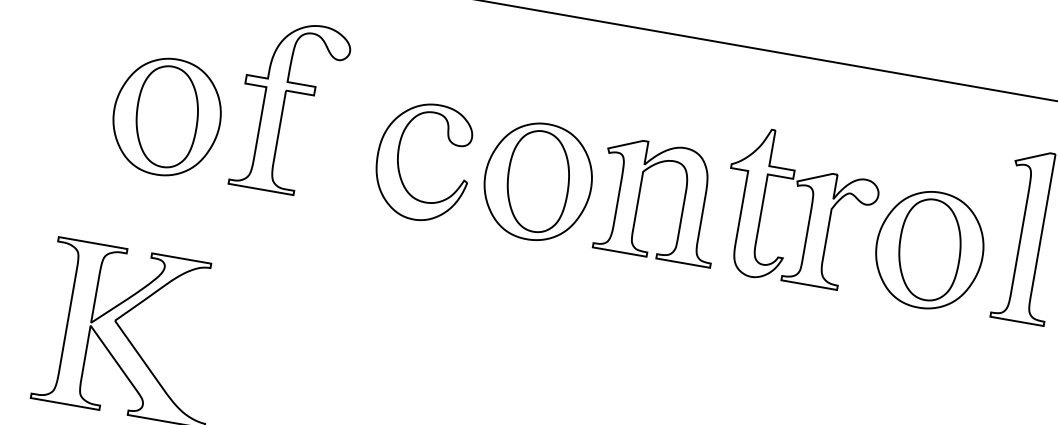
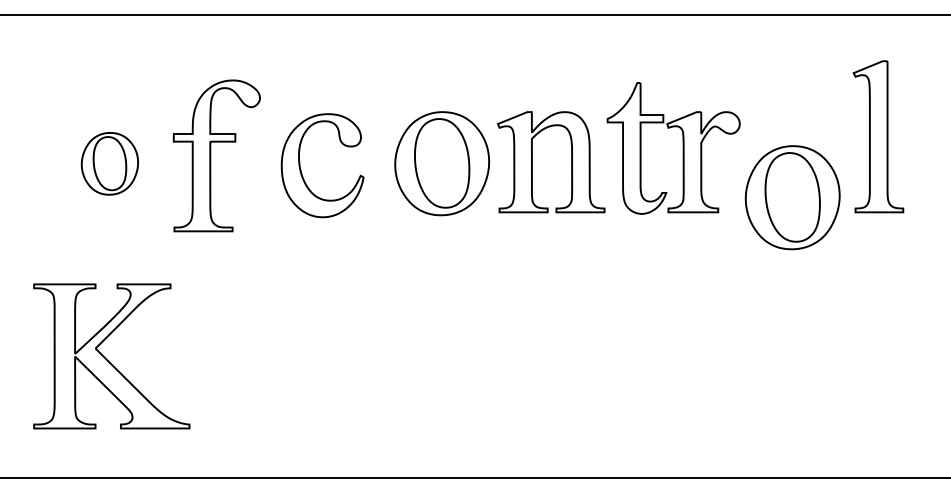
part: (290, 107) -> (216, 155), moved
part: (166, 116) -> (109, 163), size x0.6
part: (399, 161) -> (301, 169), moved
part: (929, 249) -> (792, 197), moved

